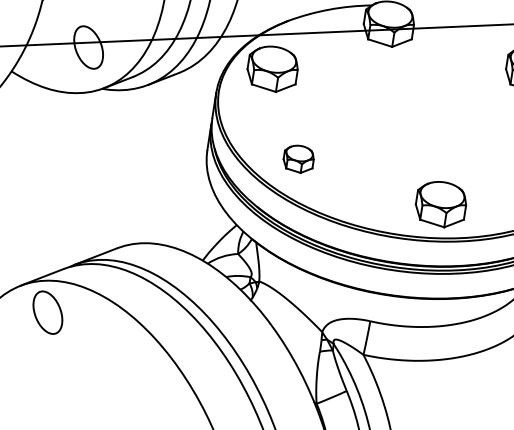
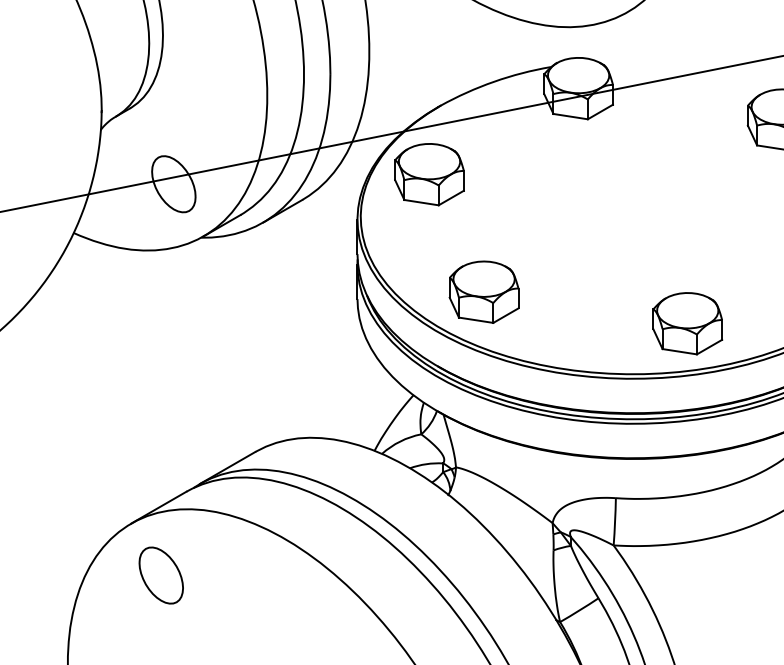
part: (298, 158) -> (483, 291), size x1.67
part: (47, 312) -> (160, 575), moved

